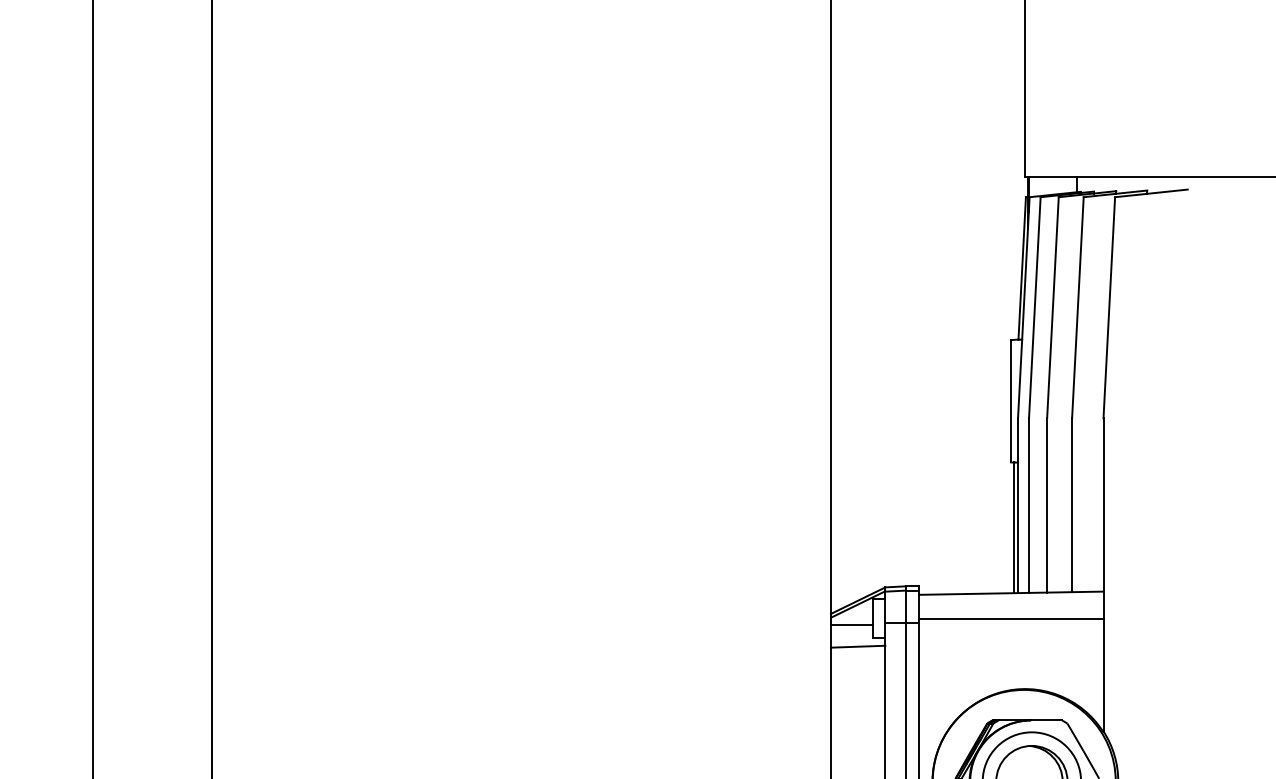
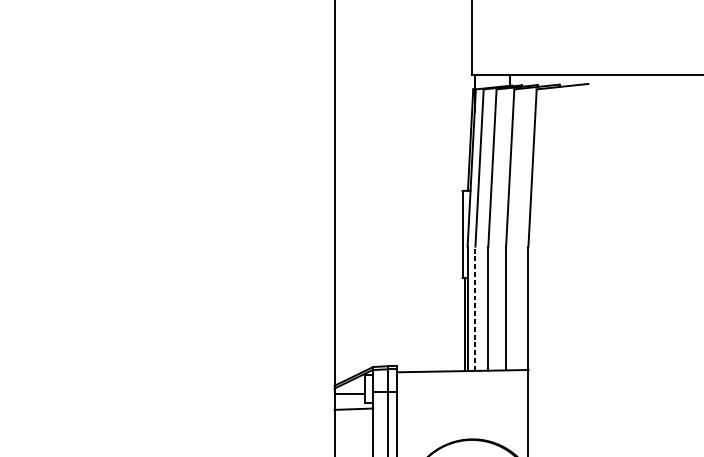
line: (1029, 505) -> (475, 308), solid -> dashed
line: (1011, 618) -> (462, 389), removed

